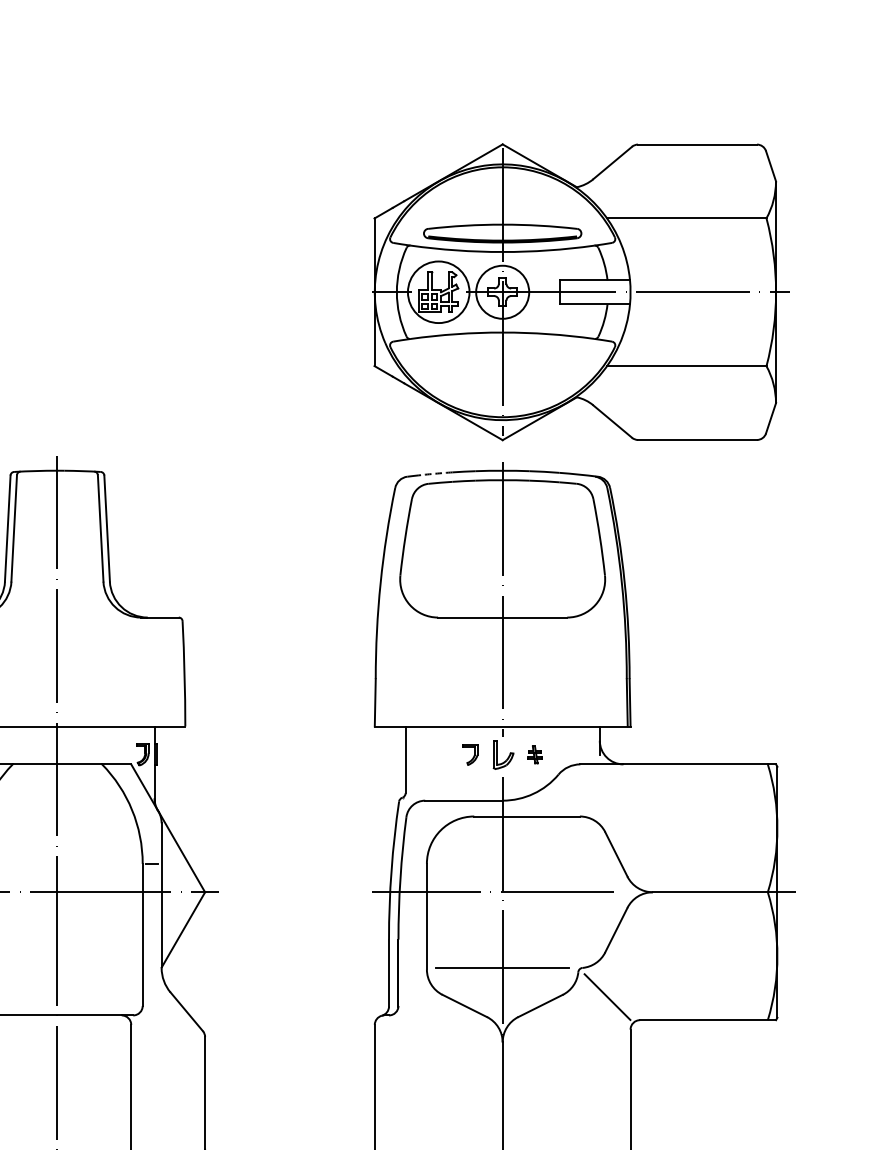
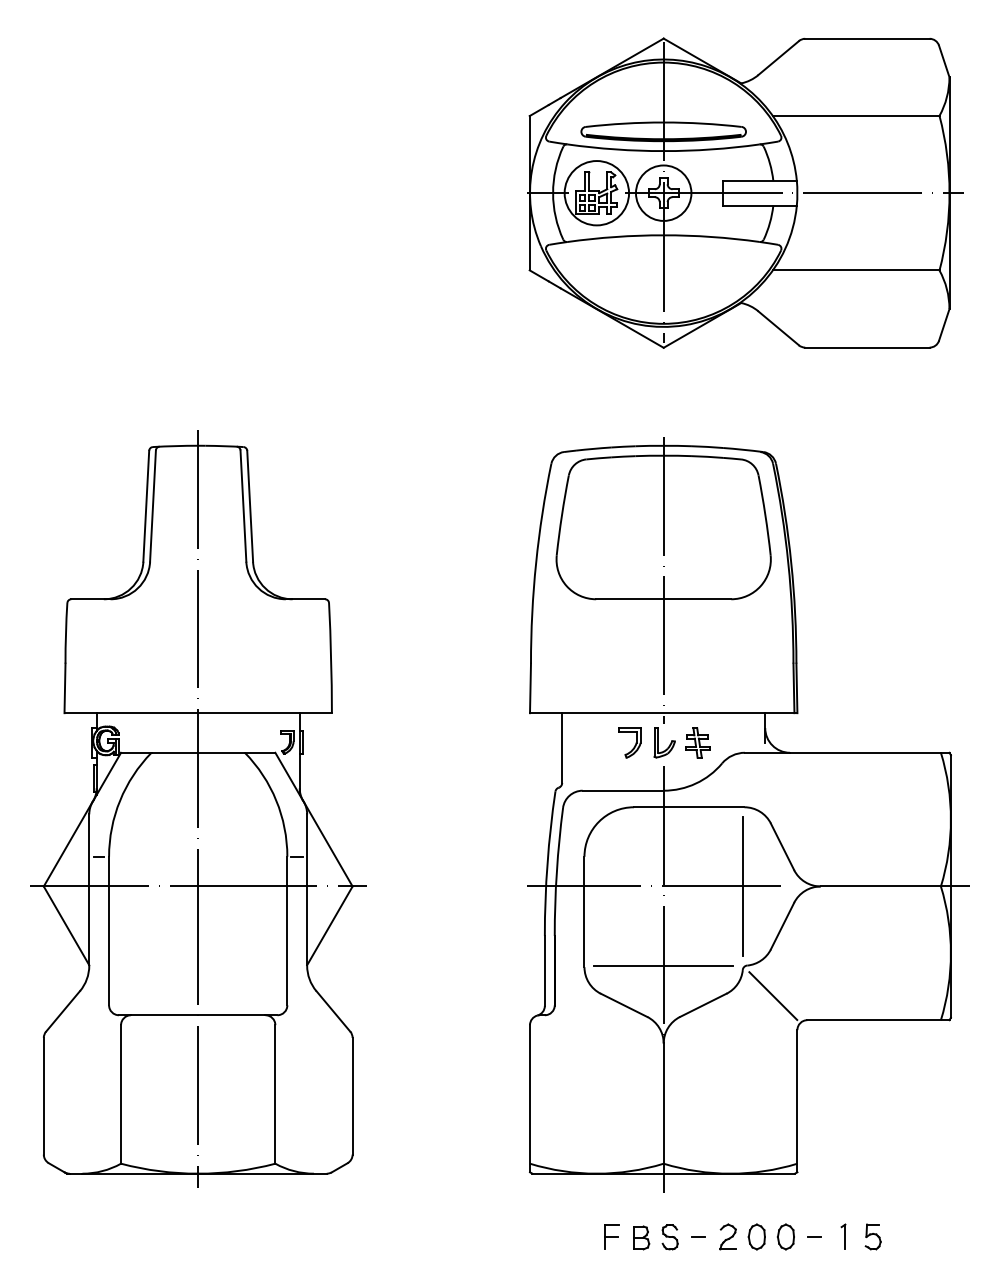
part: (580, 291) -> (745, 192), moved
arc: (435, 473) -> (593, 448), dashed -> solid
part: (469, 754) -> (629, 742), size x1.43
part: (535, 754) -> (697, 742), size x1.67
line: (578, 892) -> (742, 886), added

